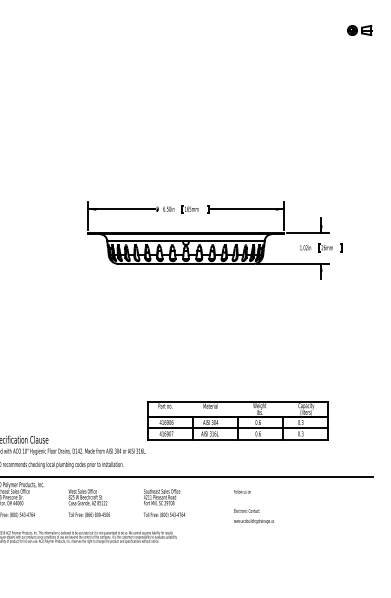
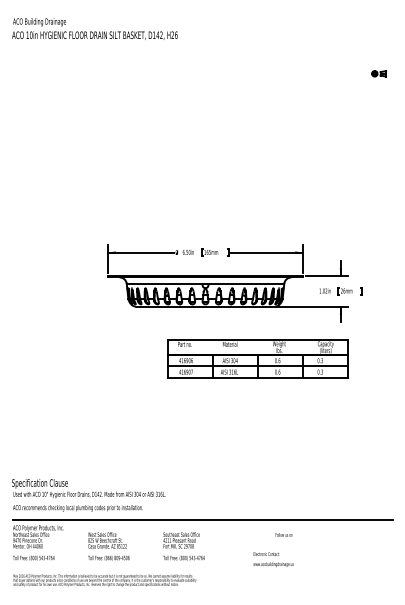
part: (358, 30) -> (378, 73), size x0.6
part: (237, 420) -> (257, 358), moved
text: (241, 491) -> (283, 534), moved

